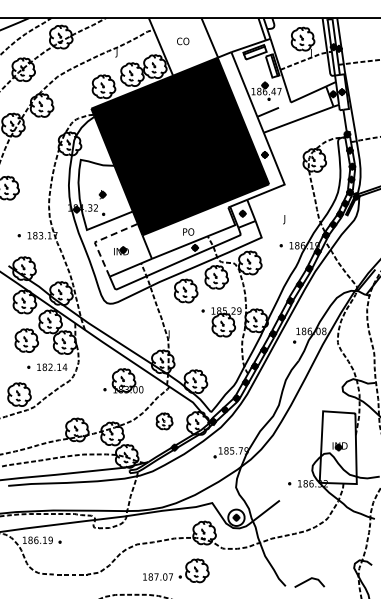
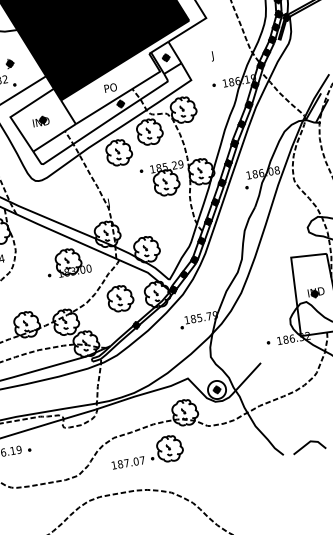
line: (98, 240) -> (14, 114), dashed -> solid
part: (164, 421) -> (120, 298), size x1.43
part: (176, 570) -> (147, 452), moved

